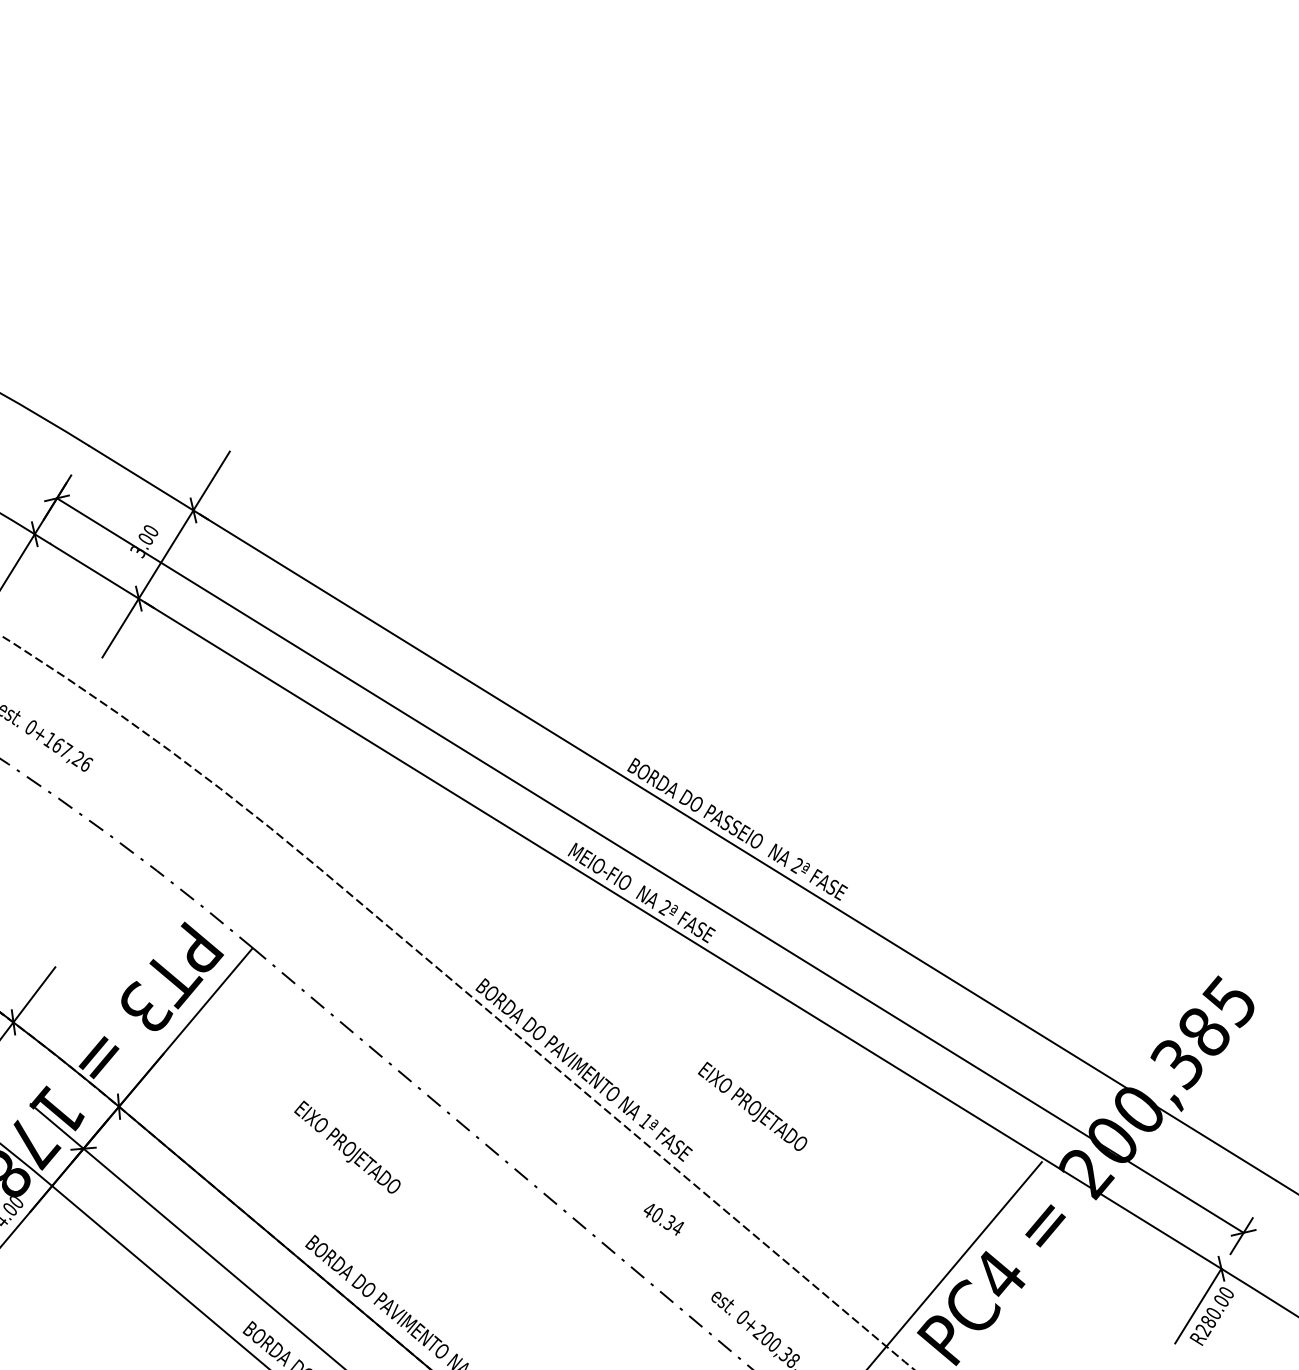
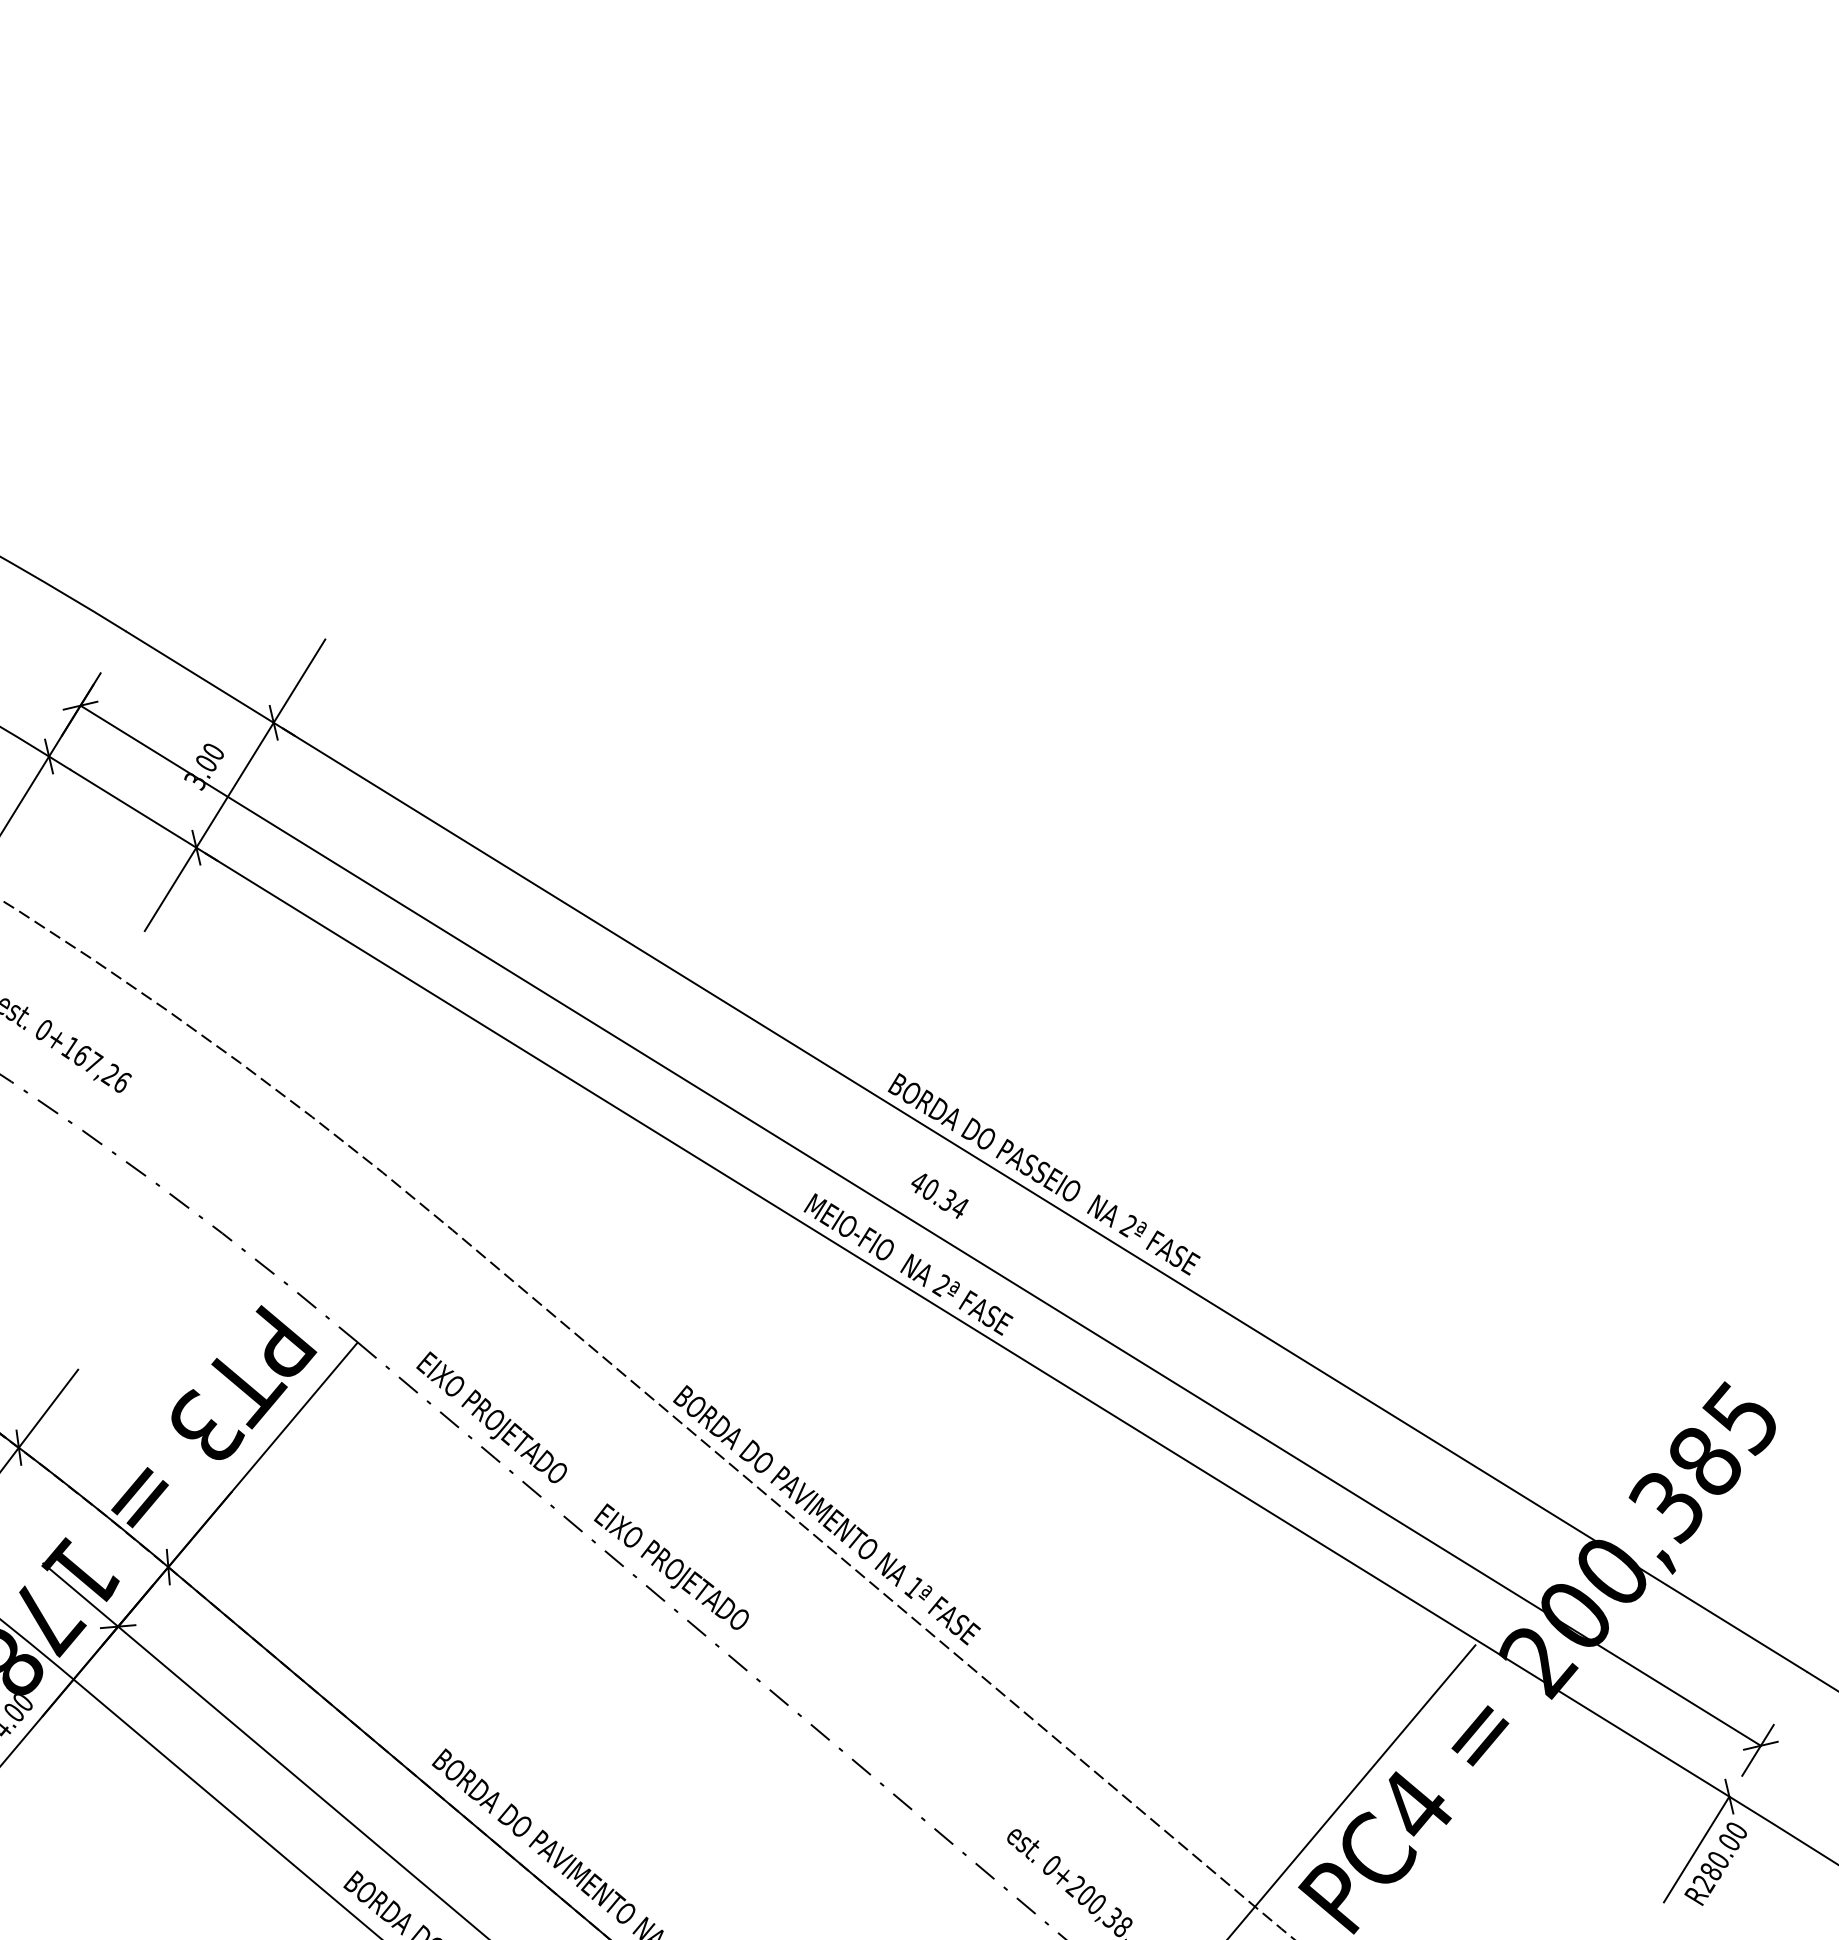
text: (752, 1106) -> (671, 1566), moved
text: (347, 1147) -> (491, 1417), moved
text: (663, 1219) -> (939, 1195), moved

